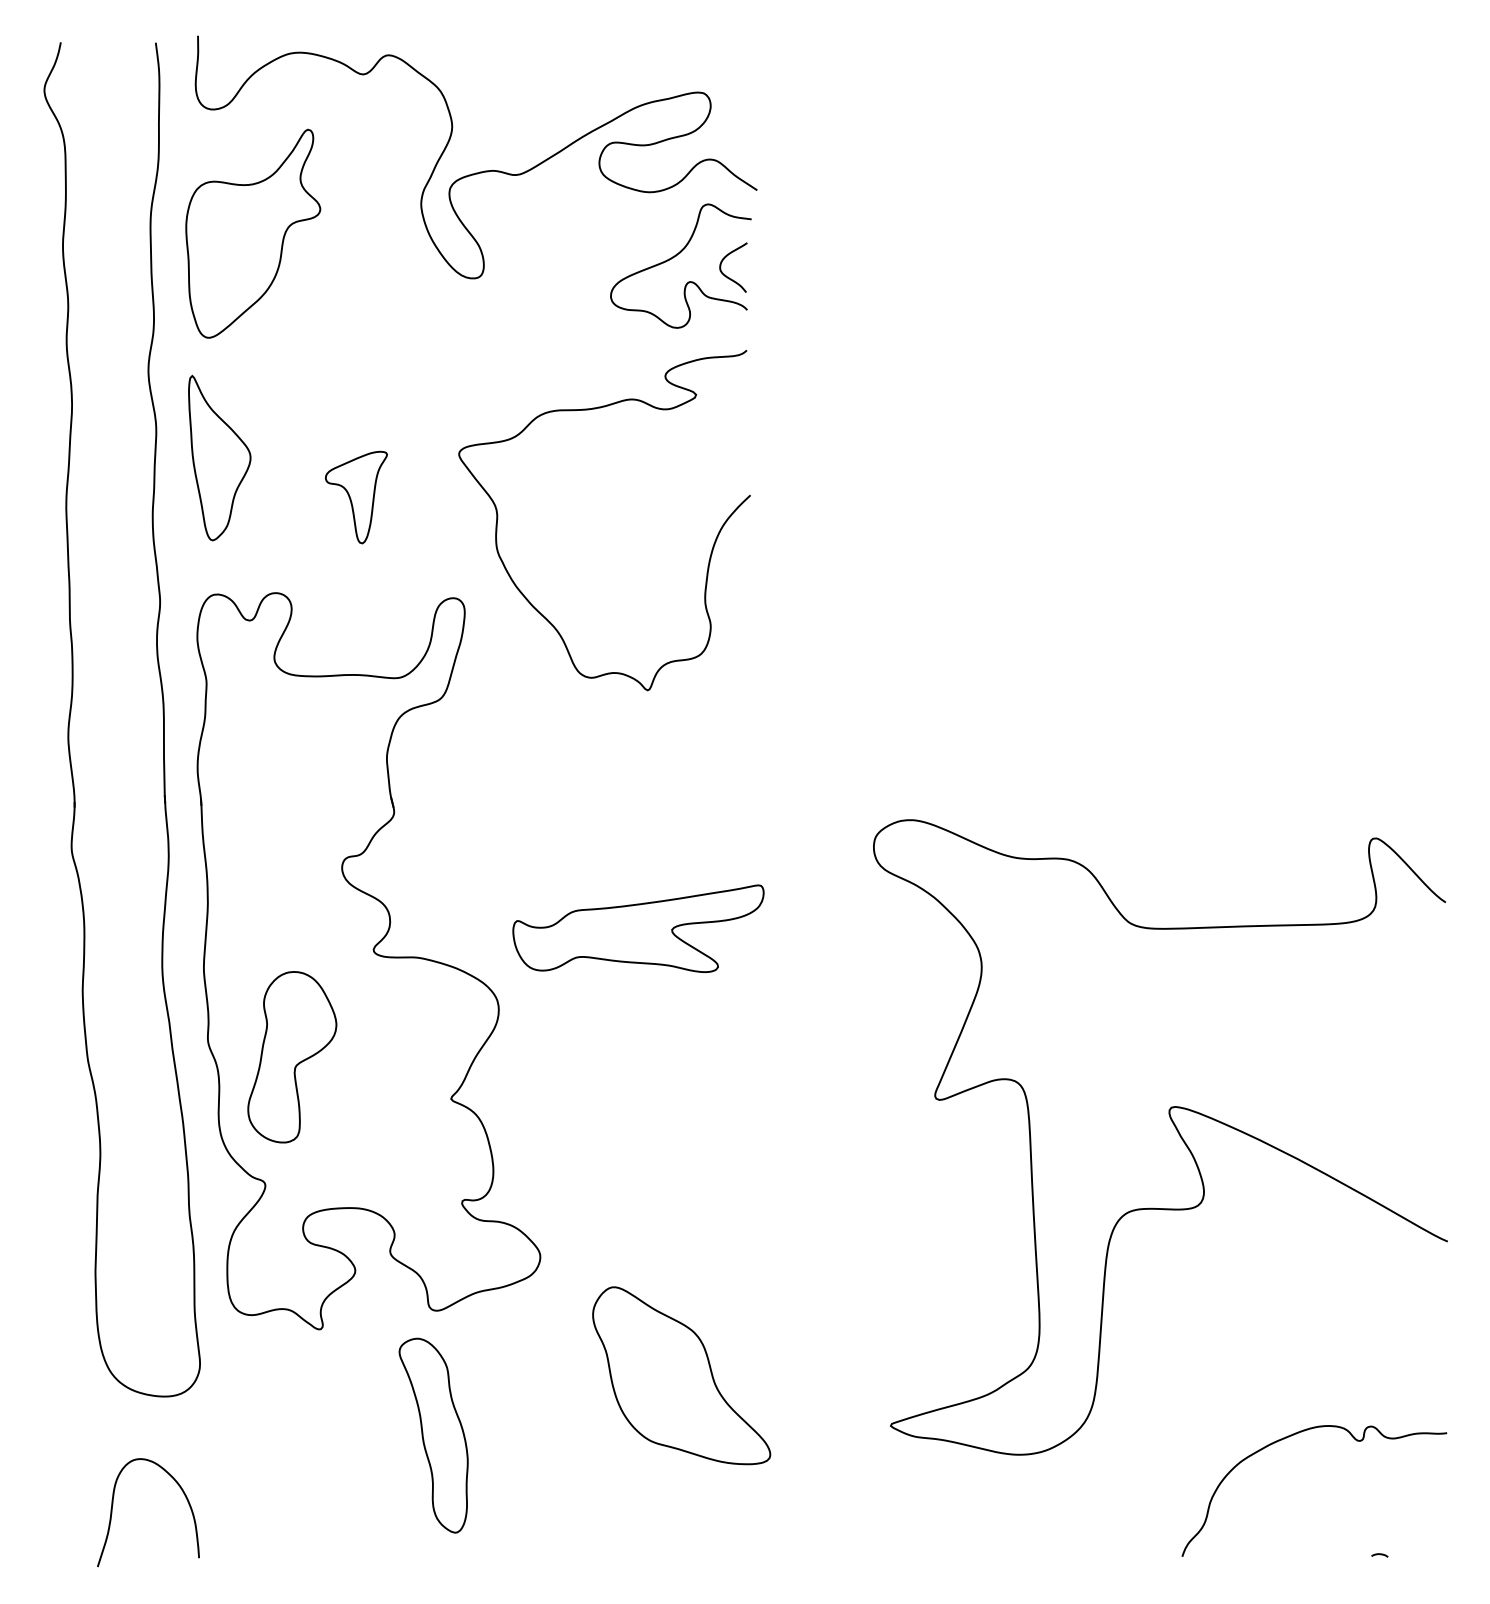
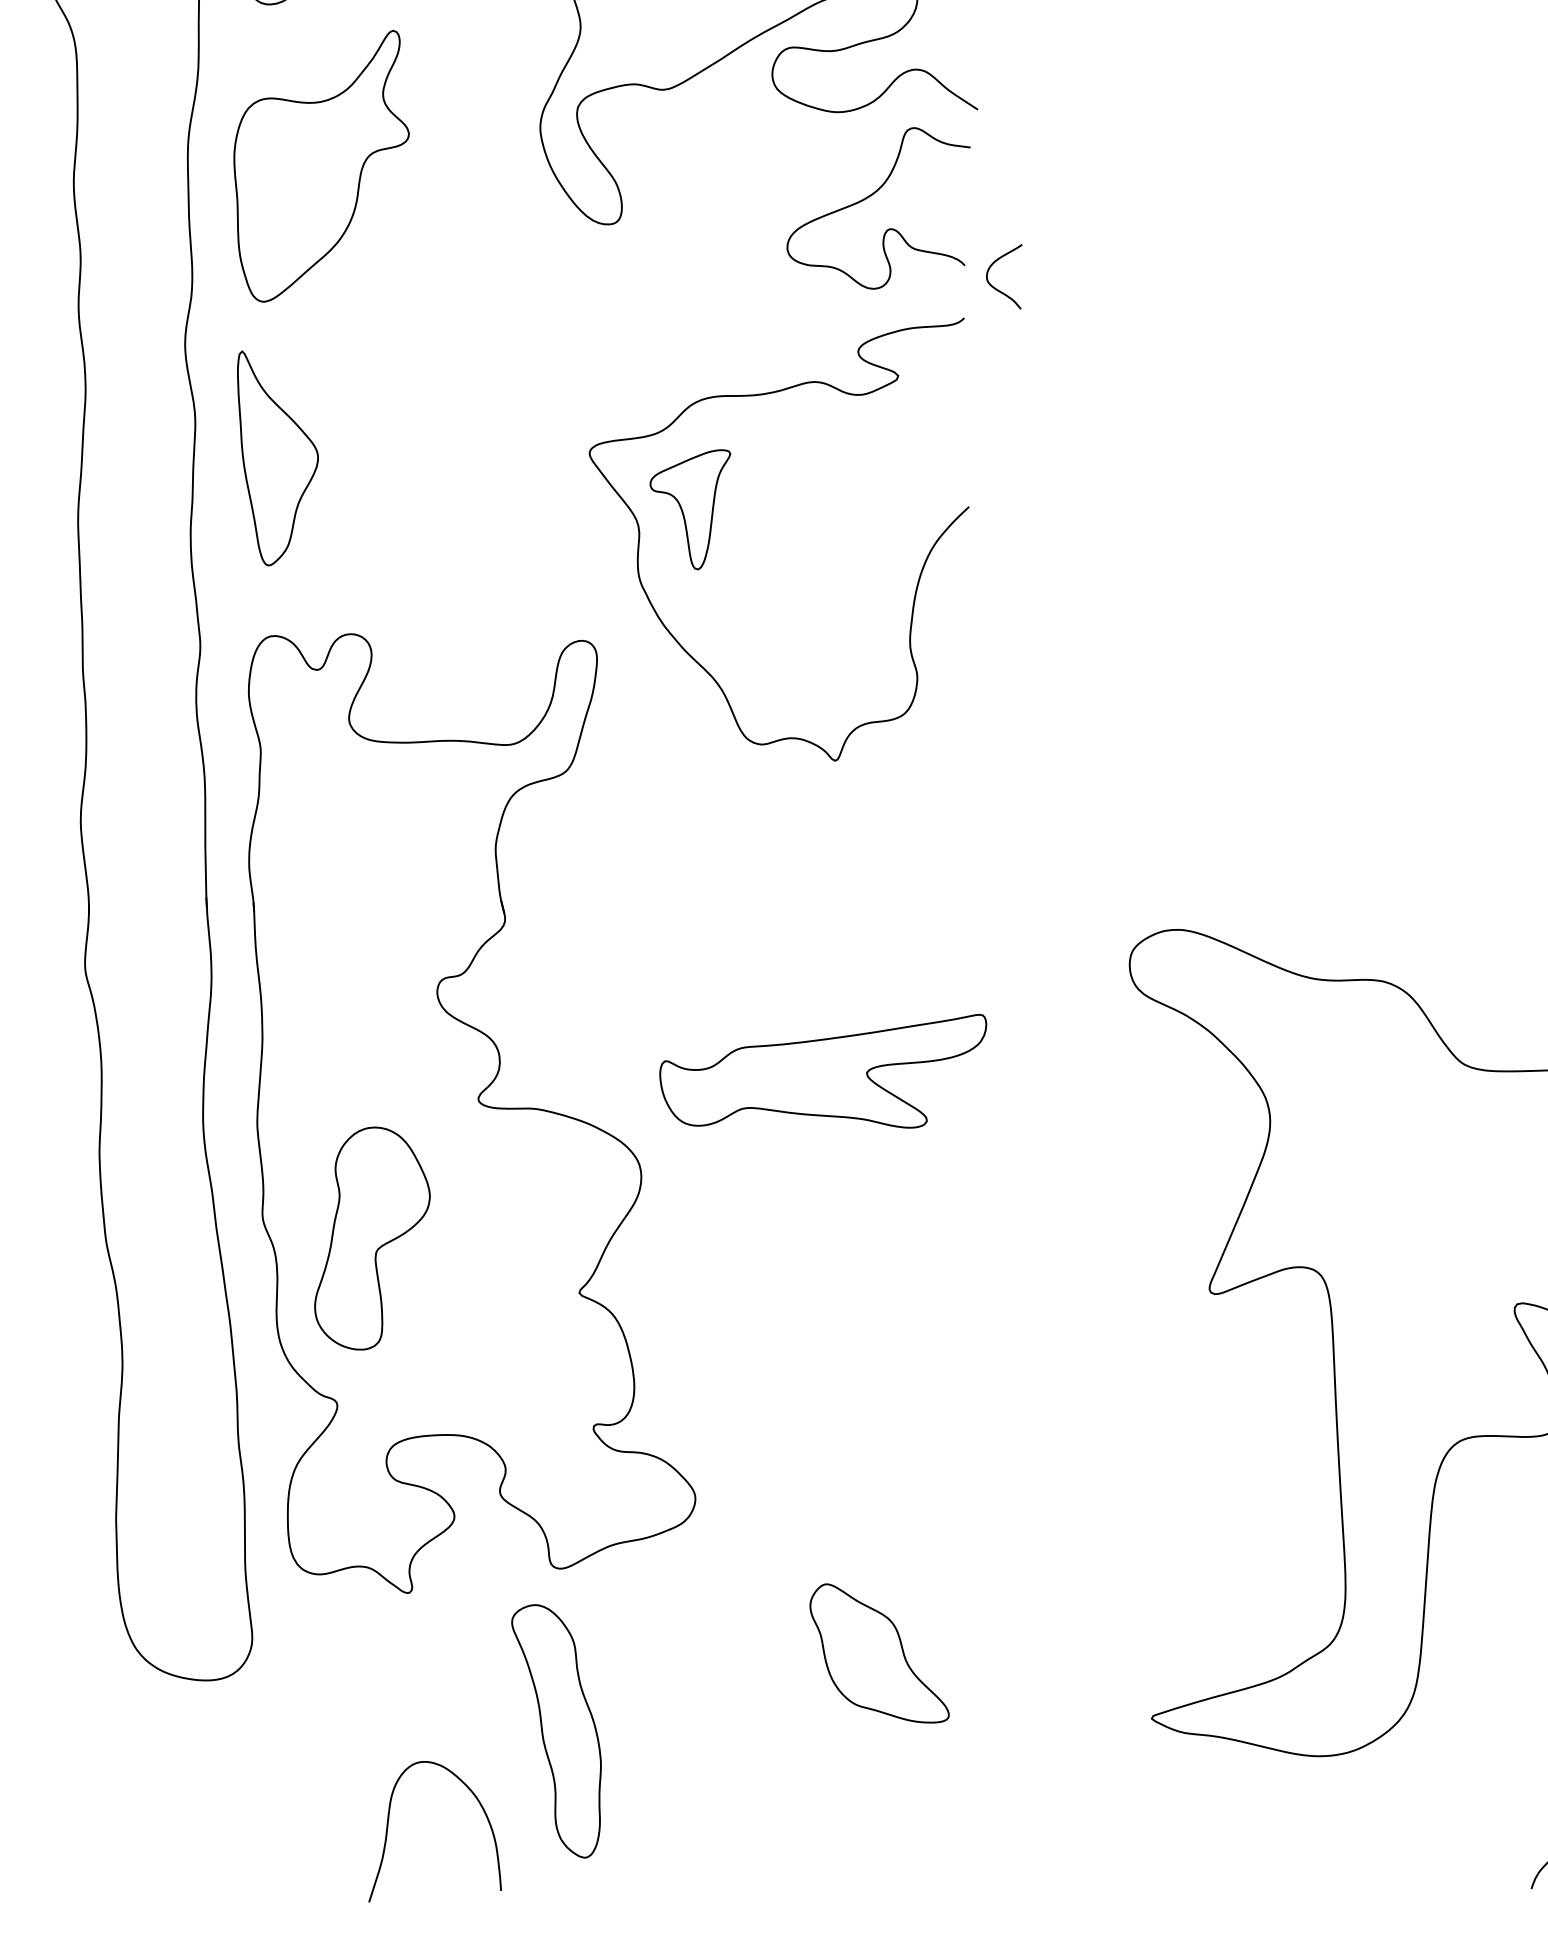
curve: (725, 274) -> (993, 285), moved
part: (356, 497) -> (690, 509), moved
part: (681, 1375) -> (879, 1653), size x0.6
curve: (113, 1504) -> (389, 1820), moved

